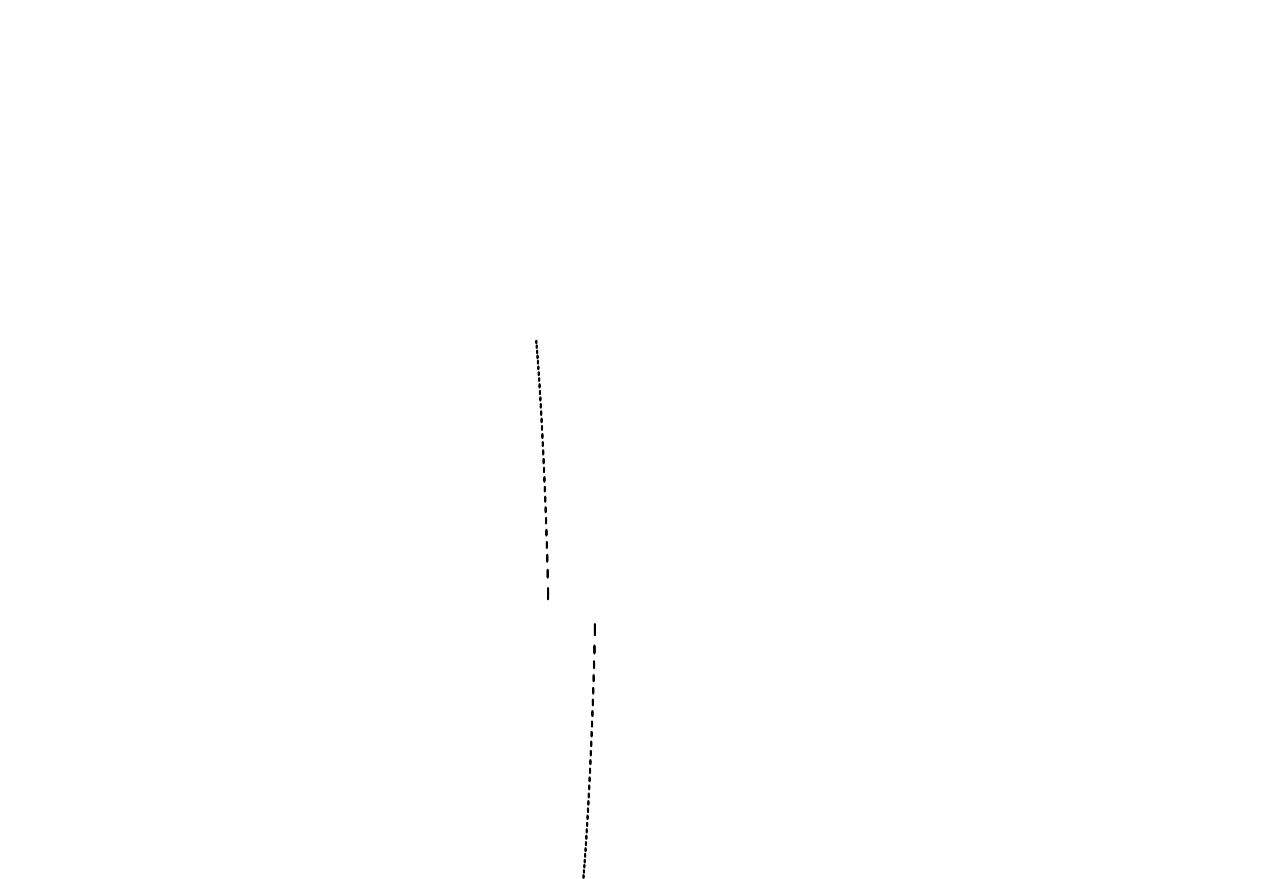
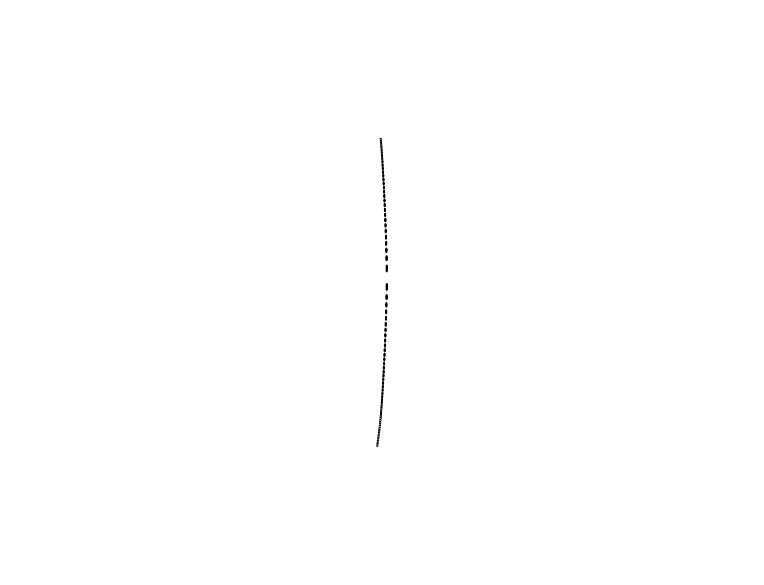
part: (541, 468) -> (383, 204), moved

